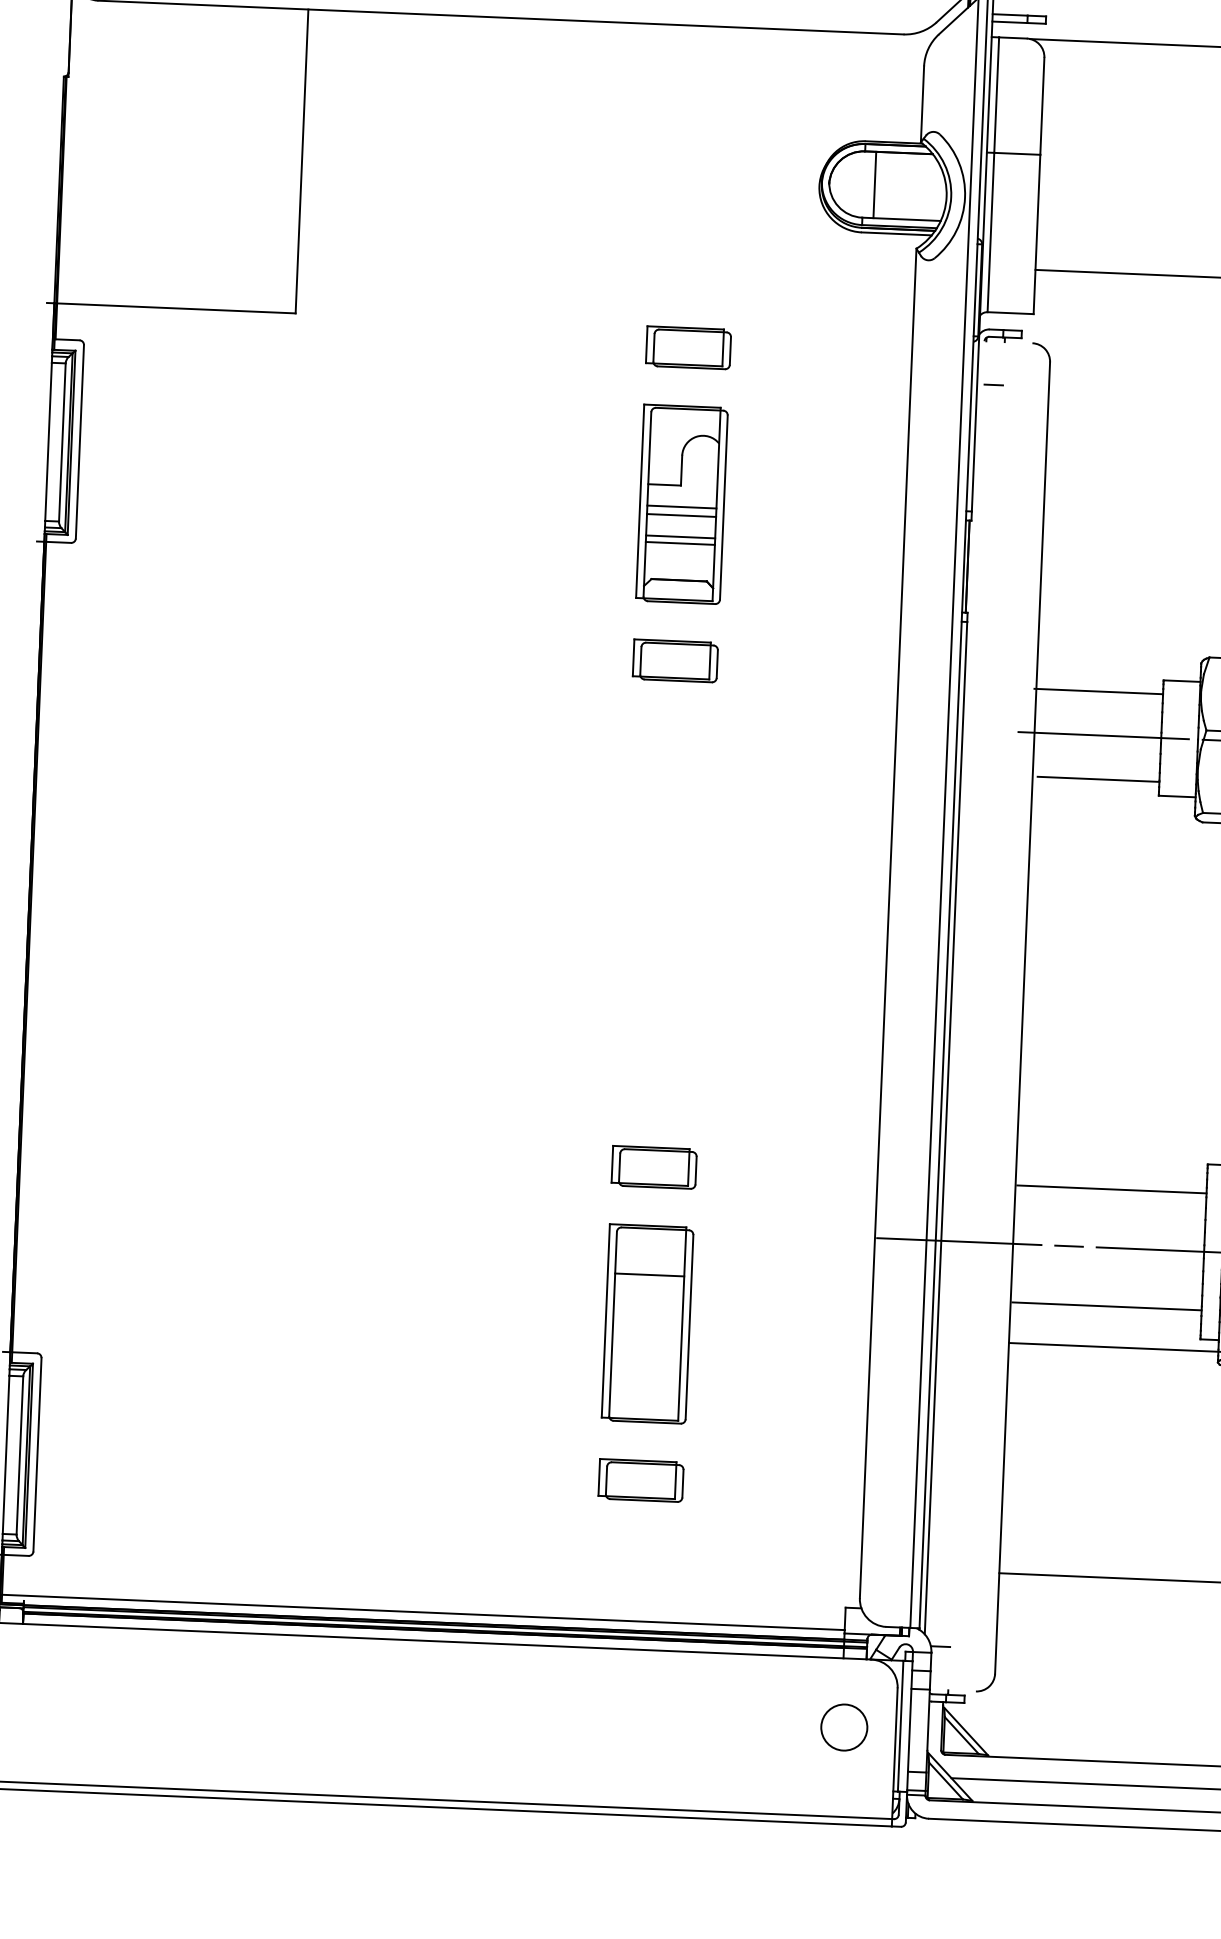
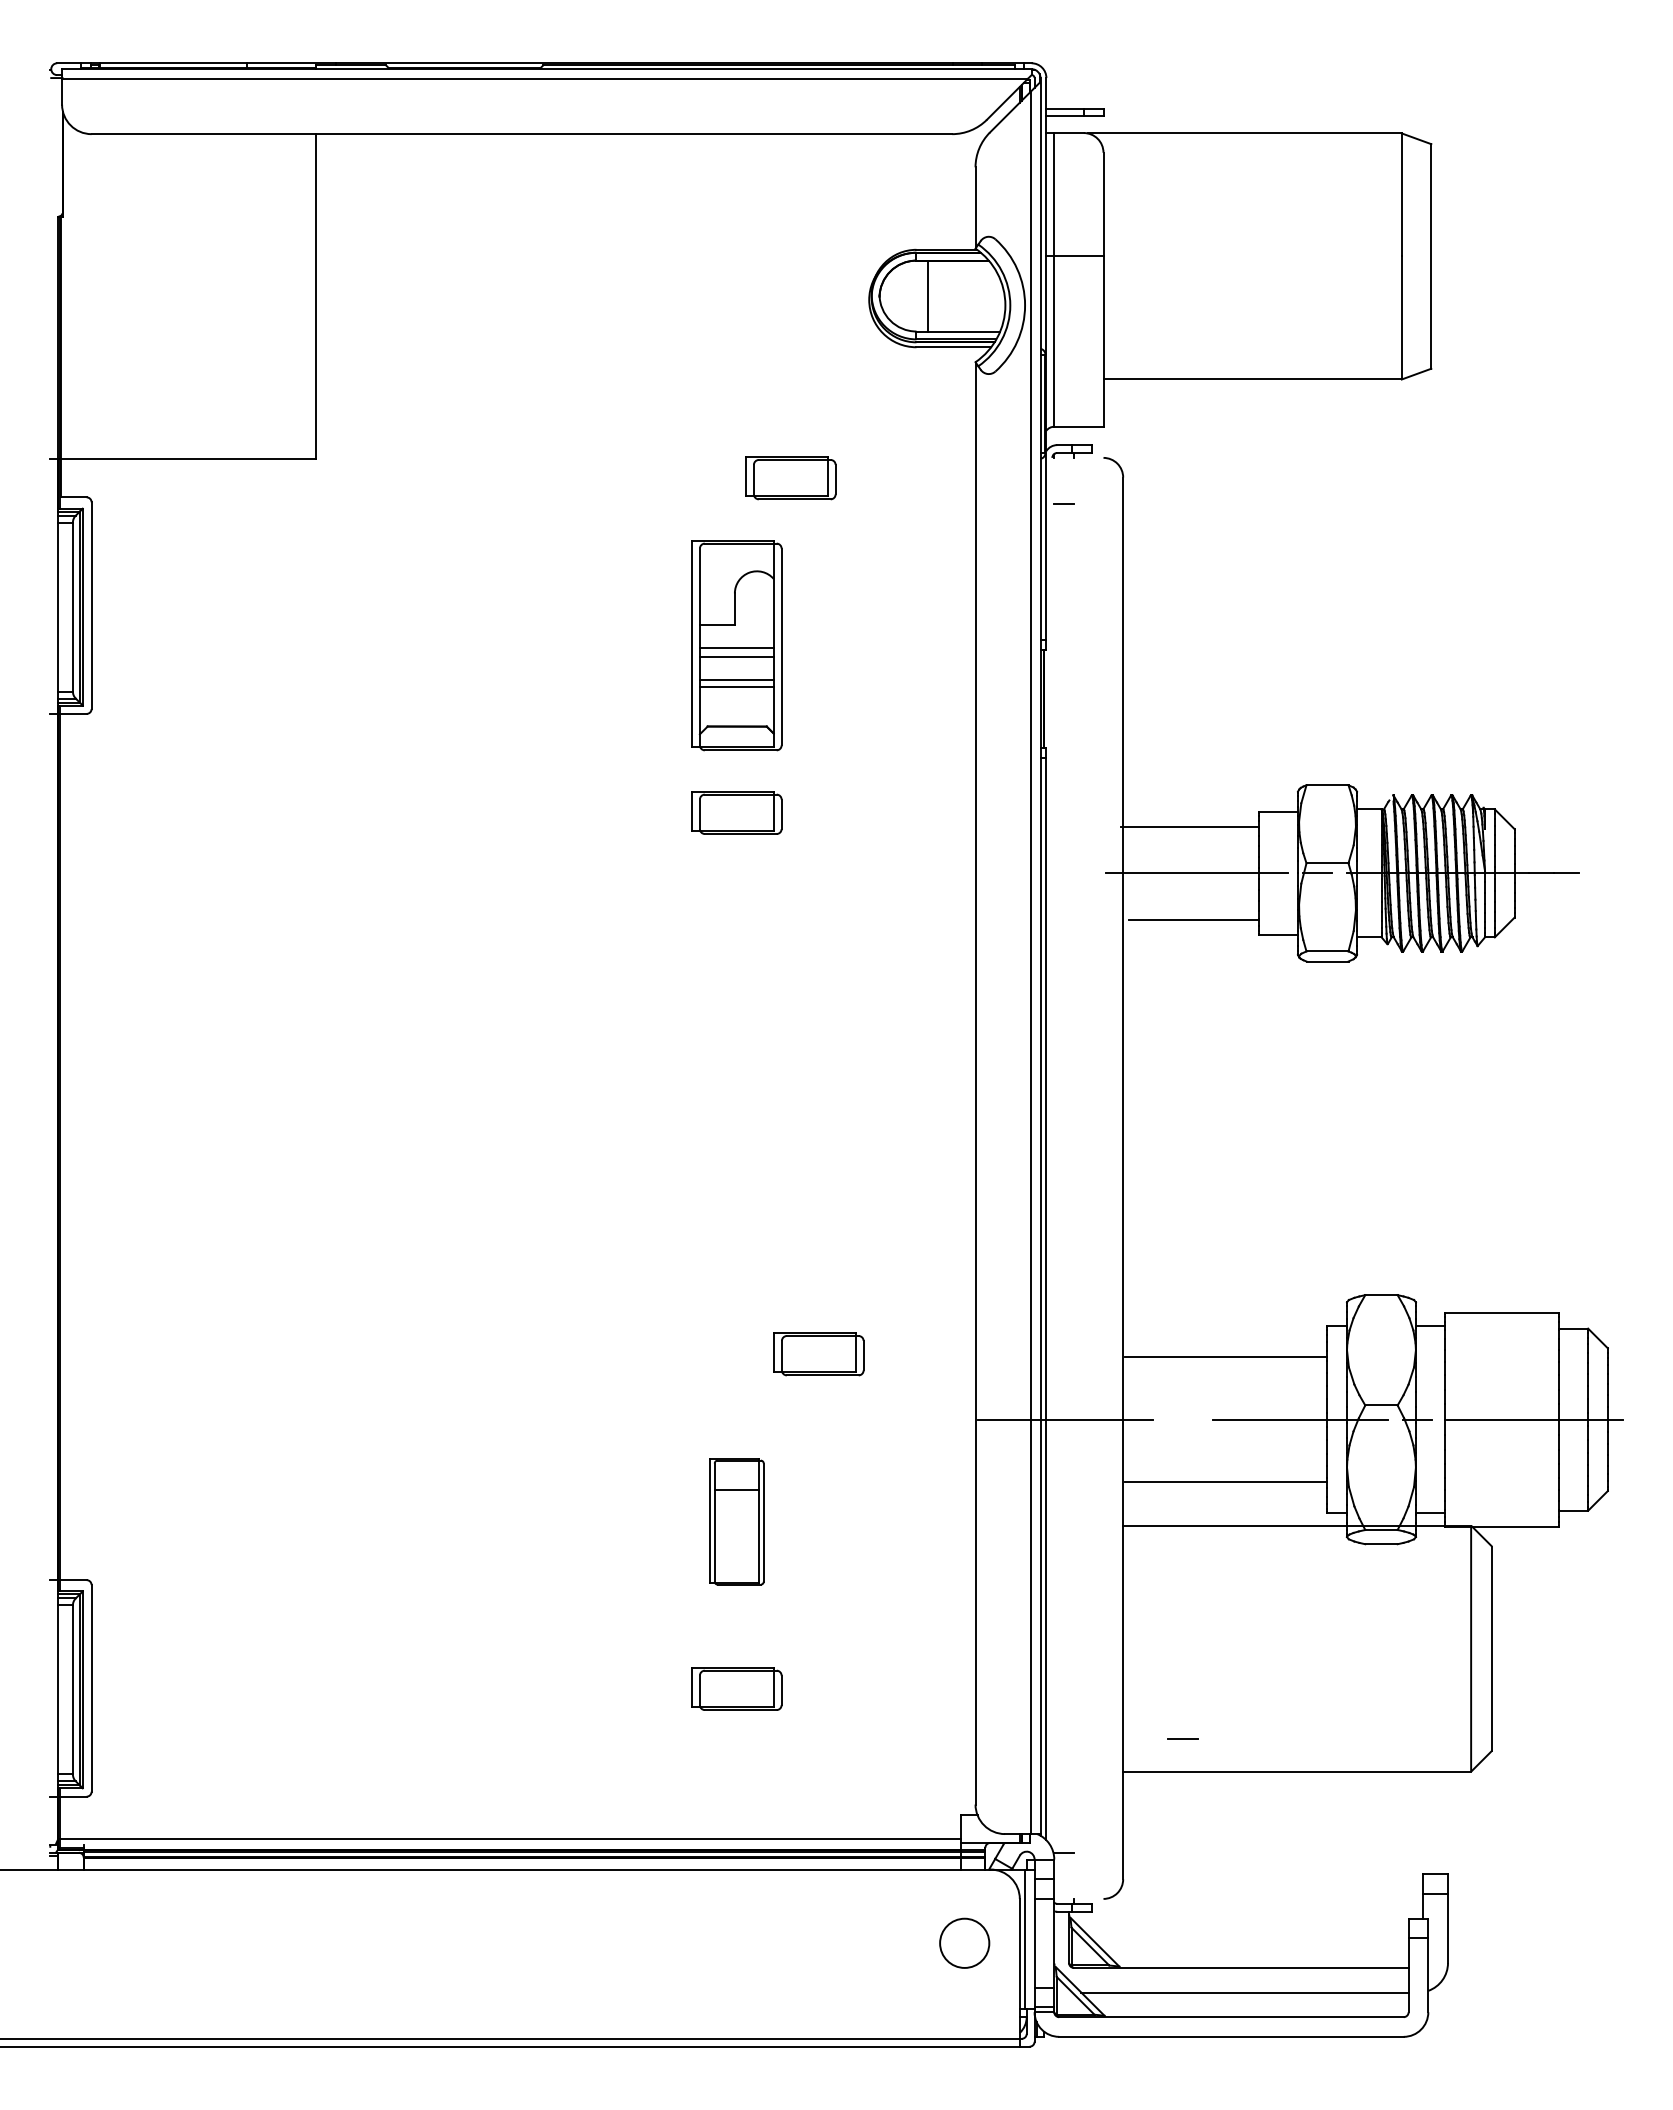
part: (688, 348) -> (790, 478), moved
part: (653, 1167) -> (818, 1354), moved
line: (1068, 1246) -> (1182, 1738), moved
part: (647, 1323) -> (736, 1521), size x0.6

